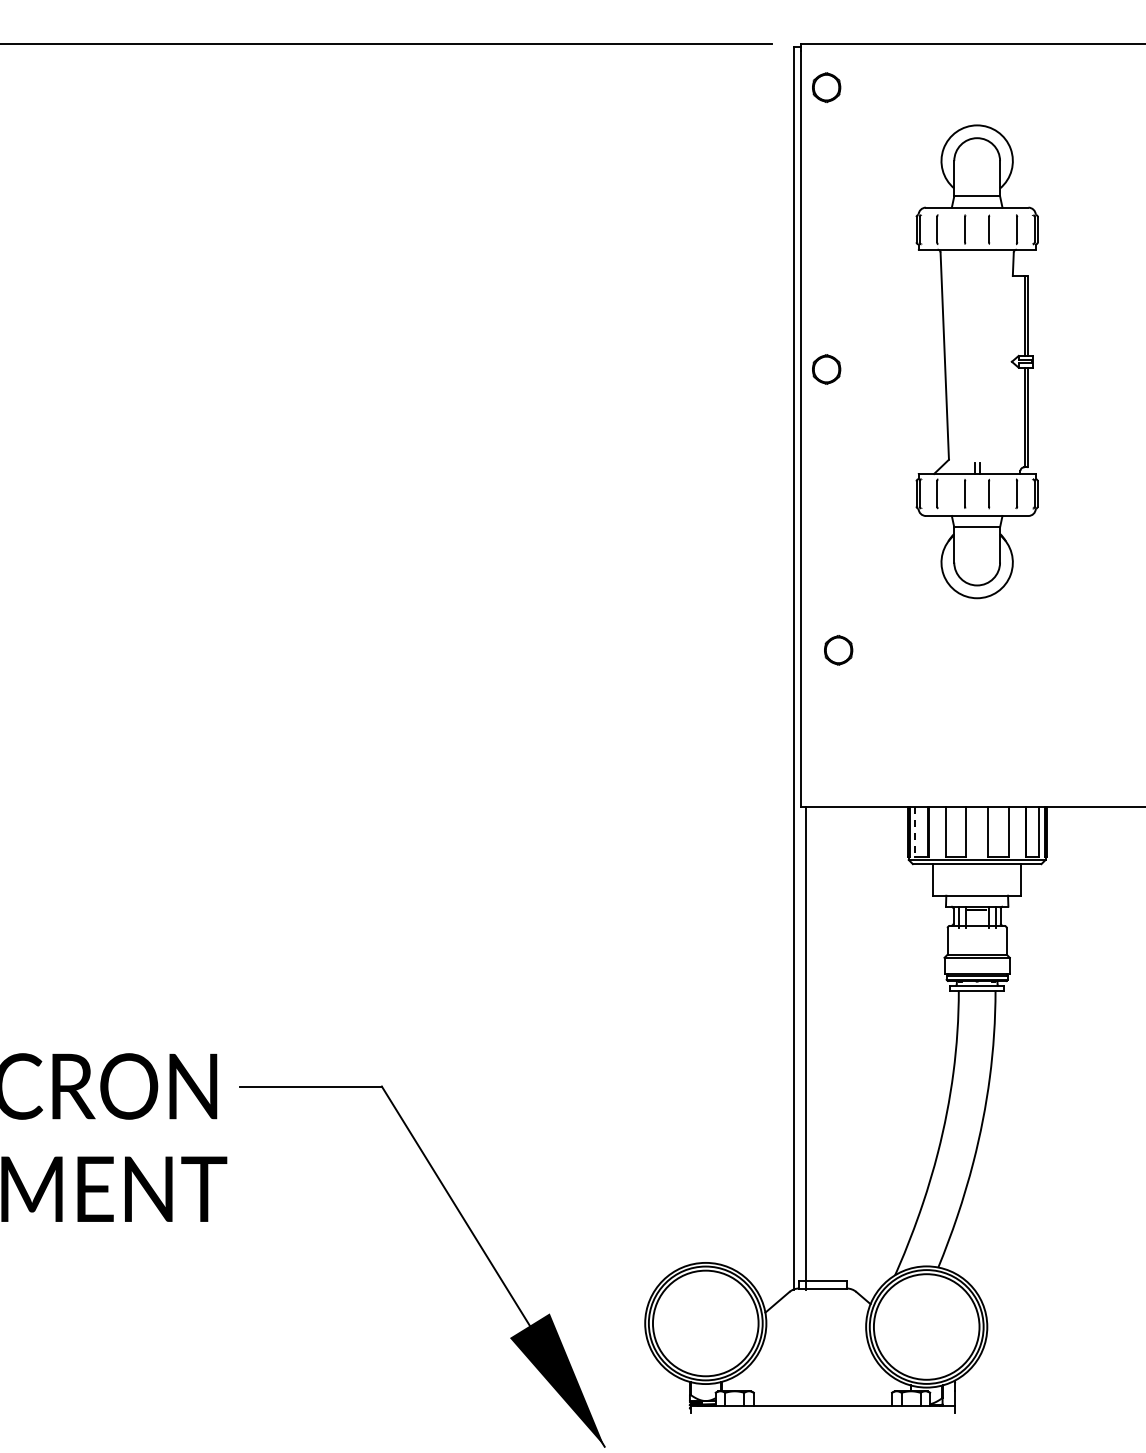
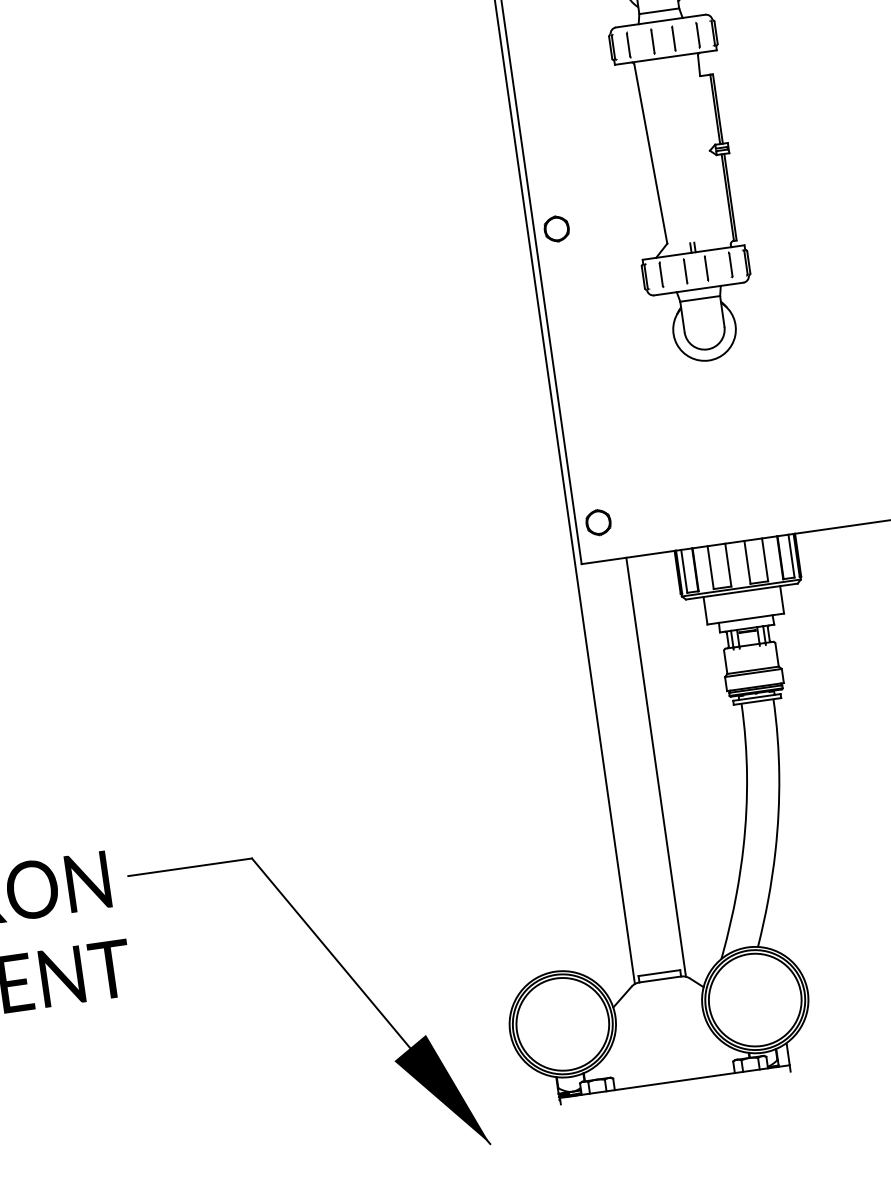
part: (826, 369) -> (556, 229), moved
part: (838, 650) -> (598, 522), moved
line: (915, 832) -> (684, 571), dashed -> solid
line: (806, 1048) -> (656, 767), moved

